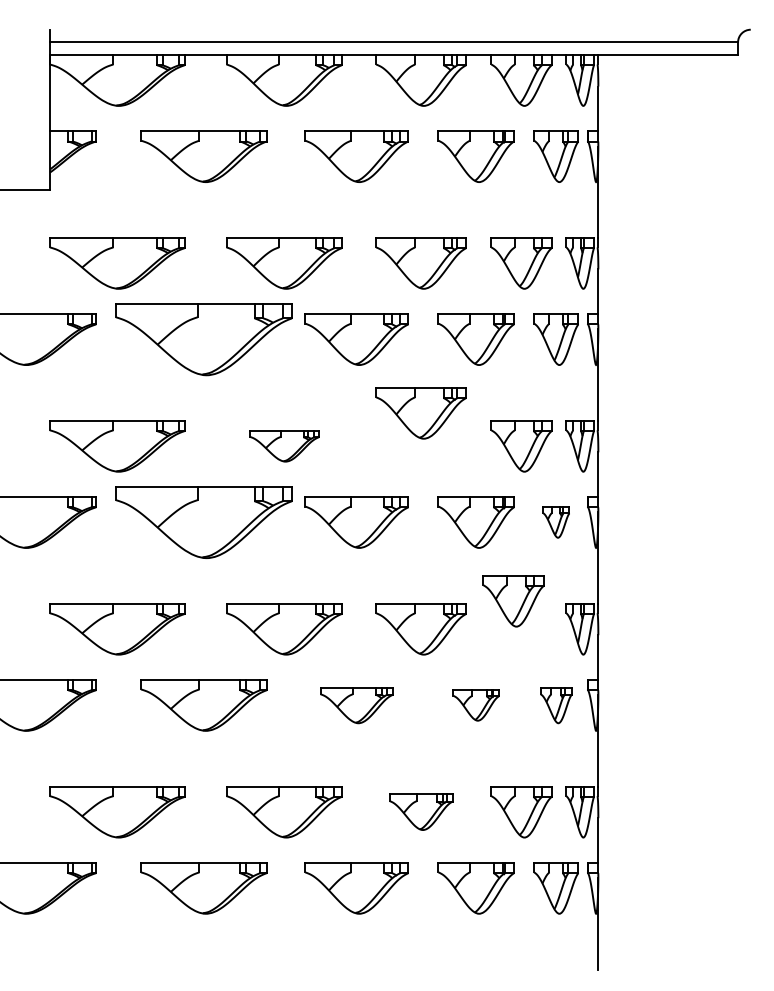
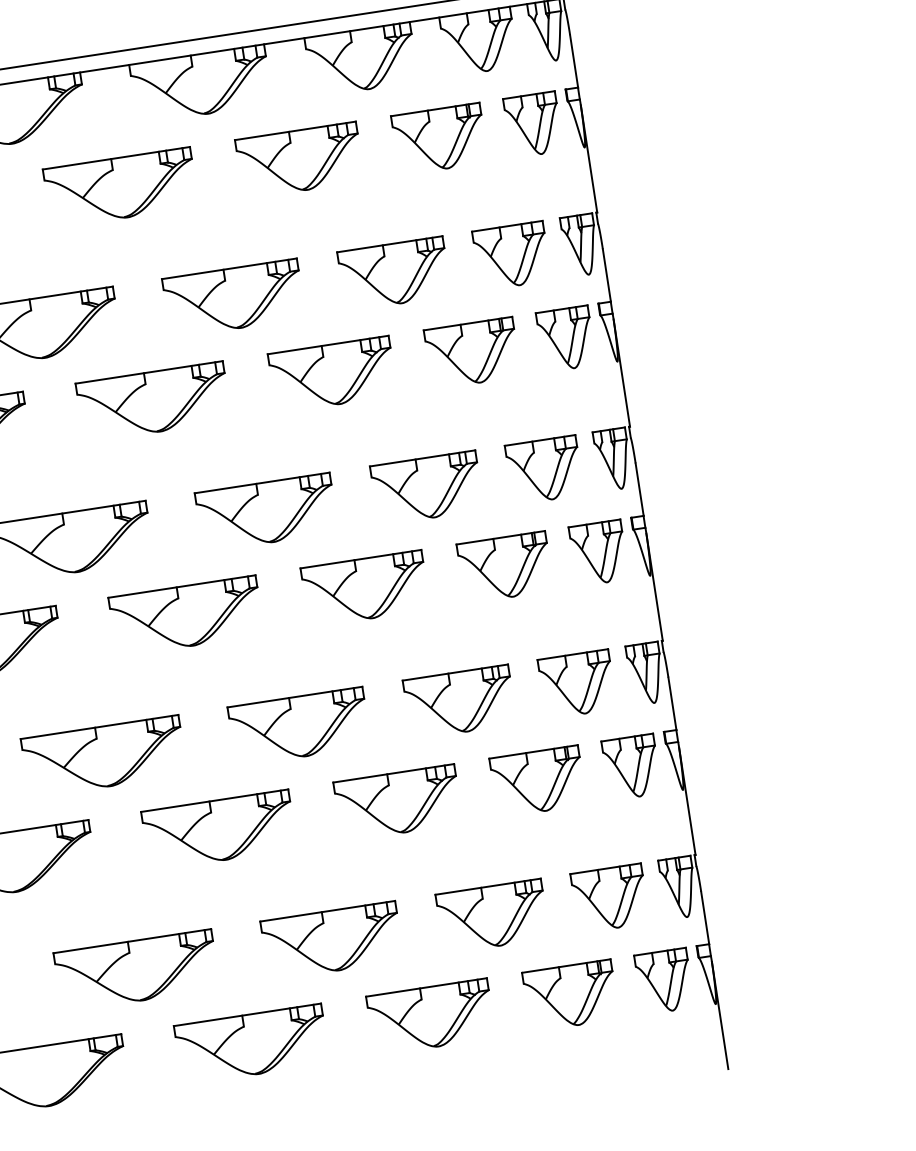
part: (203, 339) -> (153, 402), size x0.71
part: (420, 413) -> (426, 488), moved
part: (284, 446) -> (267, 512), size x1.67
part: (203, 522) -> (185, 616), size x0.71
part: (555, 522) -> (598, 553), size x1.67
part: (513, 601) -> (577, 684), moved
part: (356, 705) -> (397, 803), size x1.43
part: (475, 705) -> (537, 781), size x1.67
part: (555, 705) -> (630, 767), size x1.43
part: (420, 812) -> (491, 916), size x1.43

